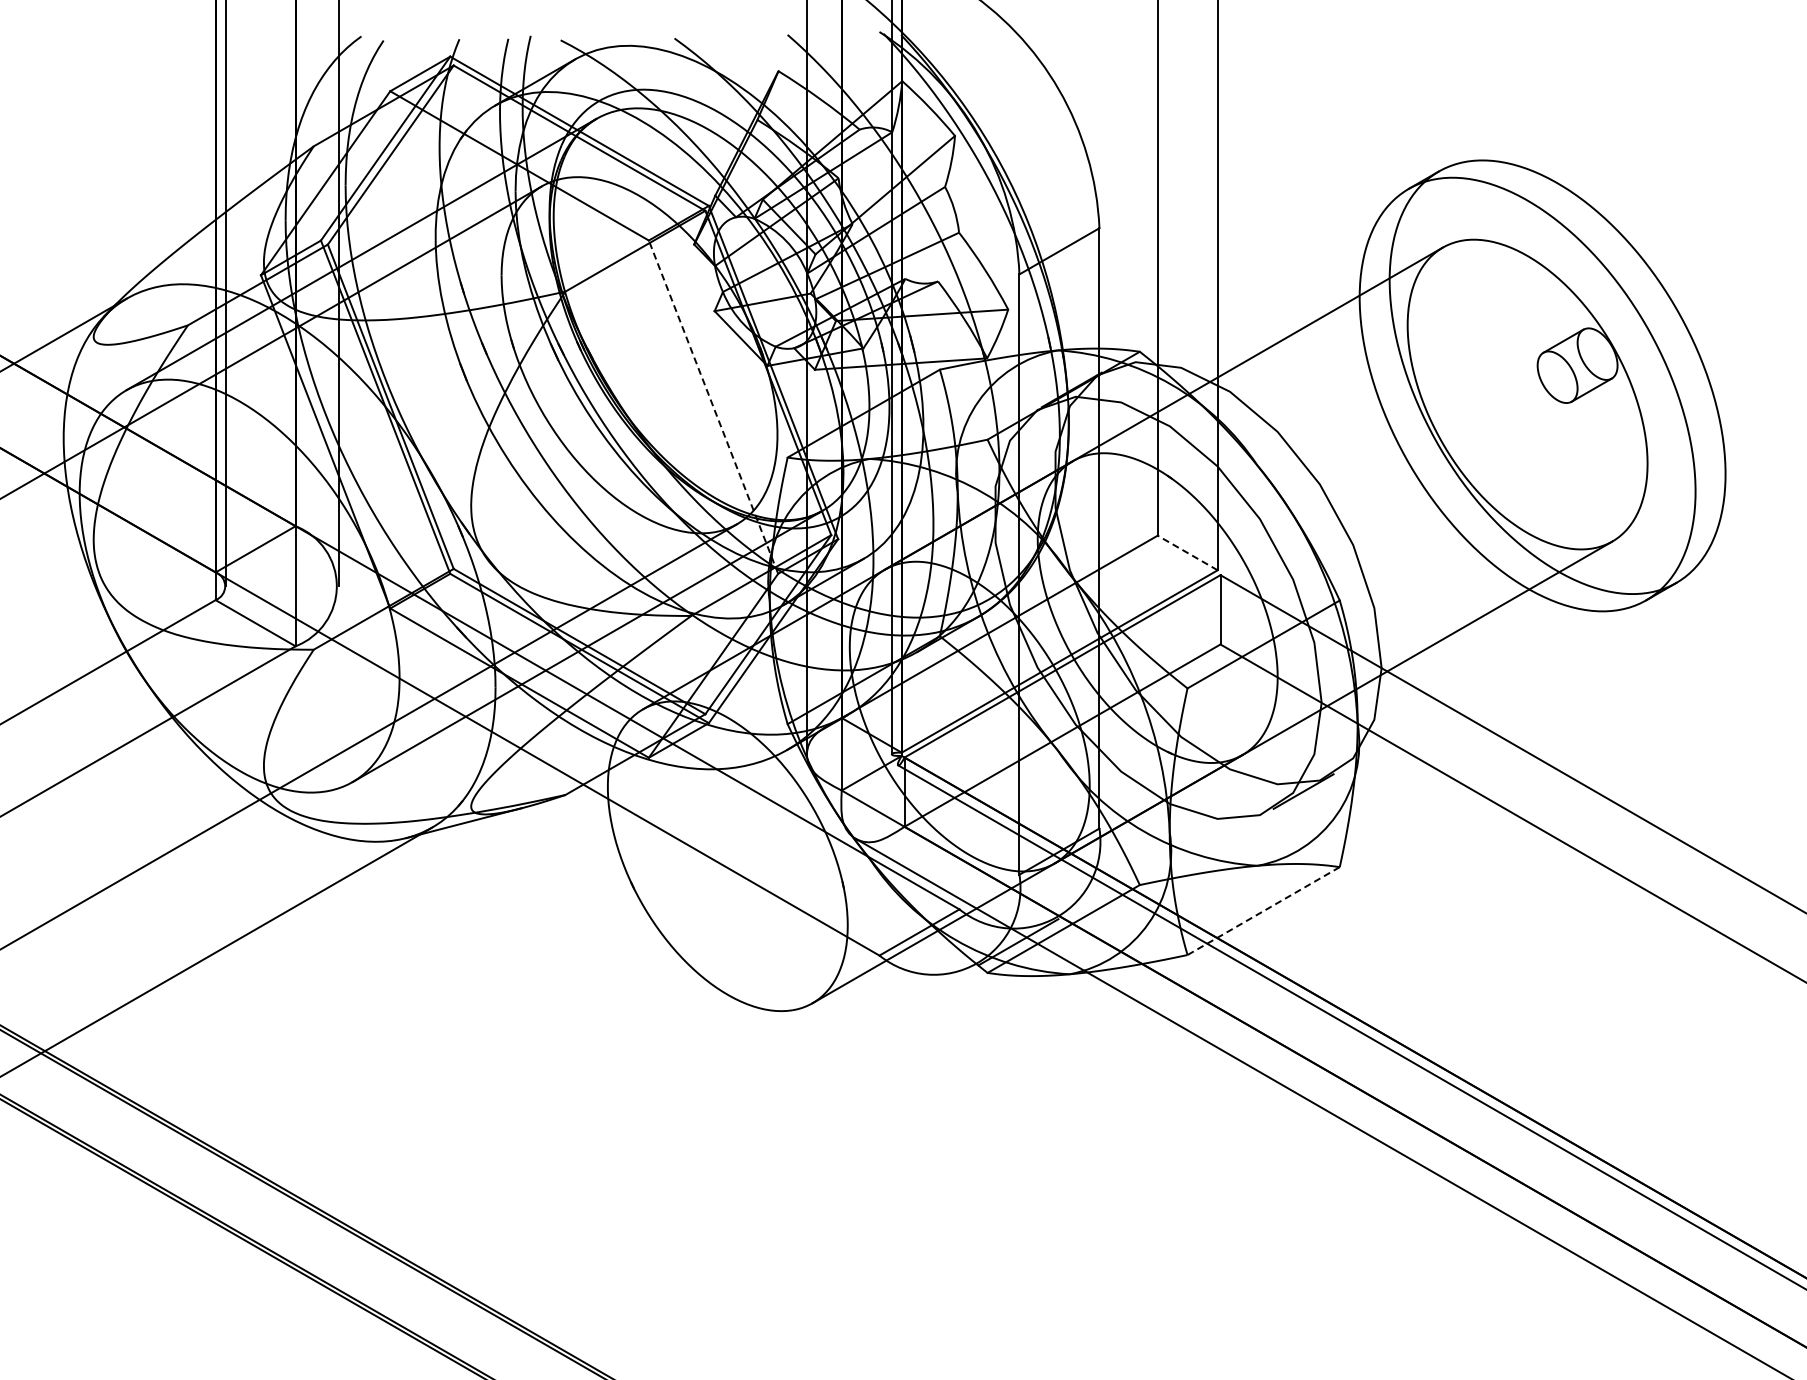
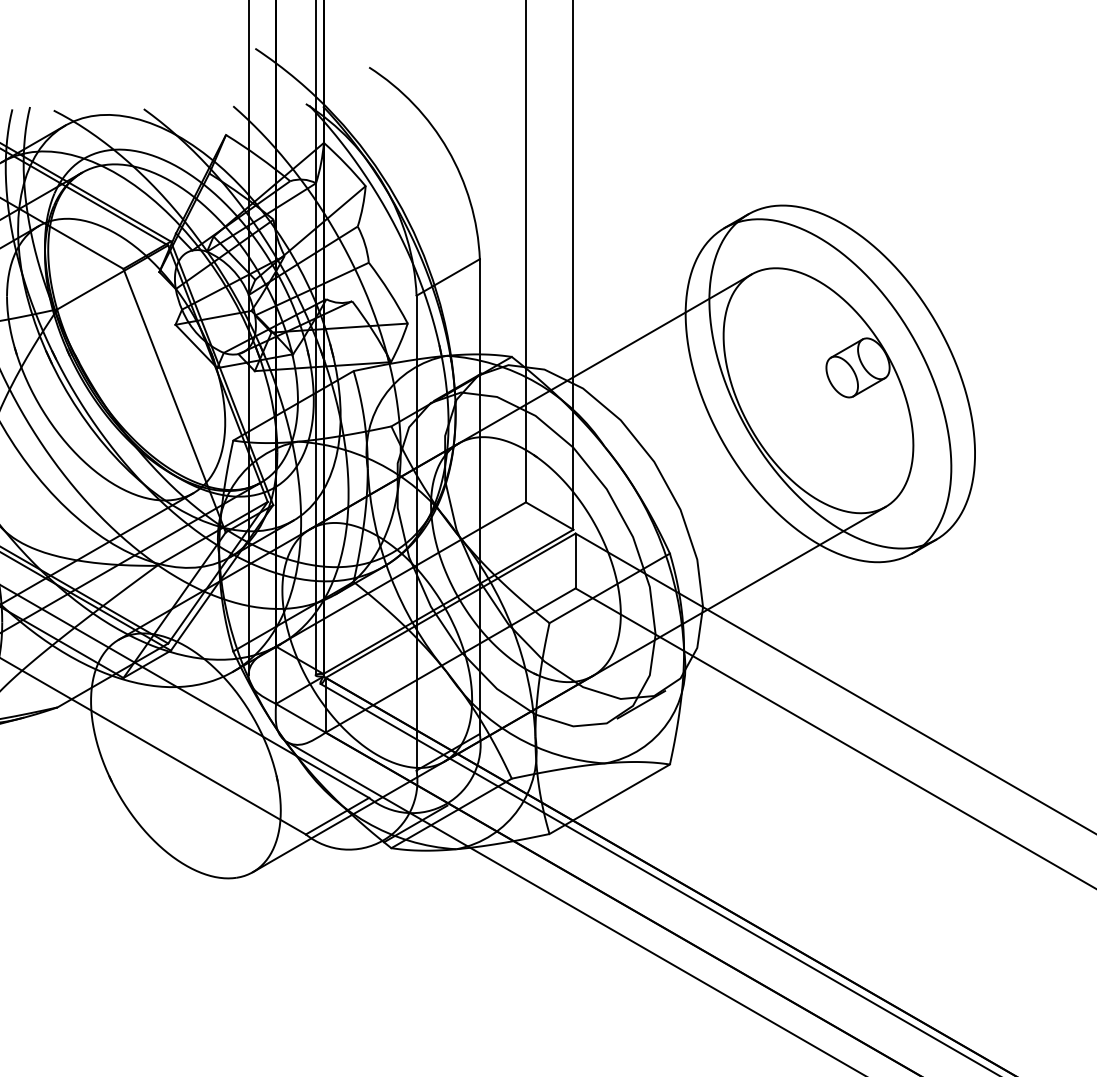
line: (713, 407) -> (174, 400), dashed -> solid
line: (1187, 552) -> (549, 515), dashed -> solid
line: (1263, 911) -> (609, 799), dashed -> solid

